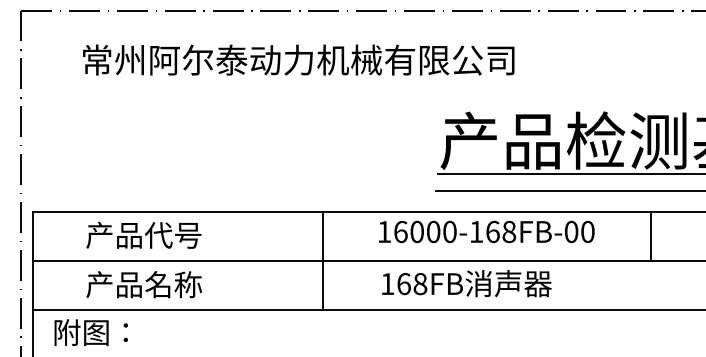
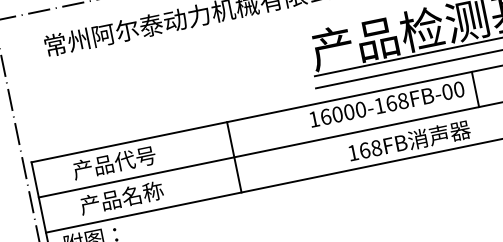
text: (486, 231) -> (386, 104), moved
line: (323, 260) -> (234, 156), moved
text: (466, 283) -> (409, 141), moved

